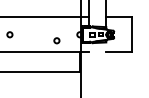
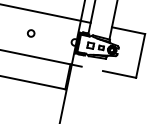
circle: (56, 40) -> (30, 33), moved

